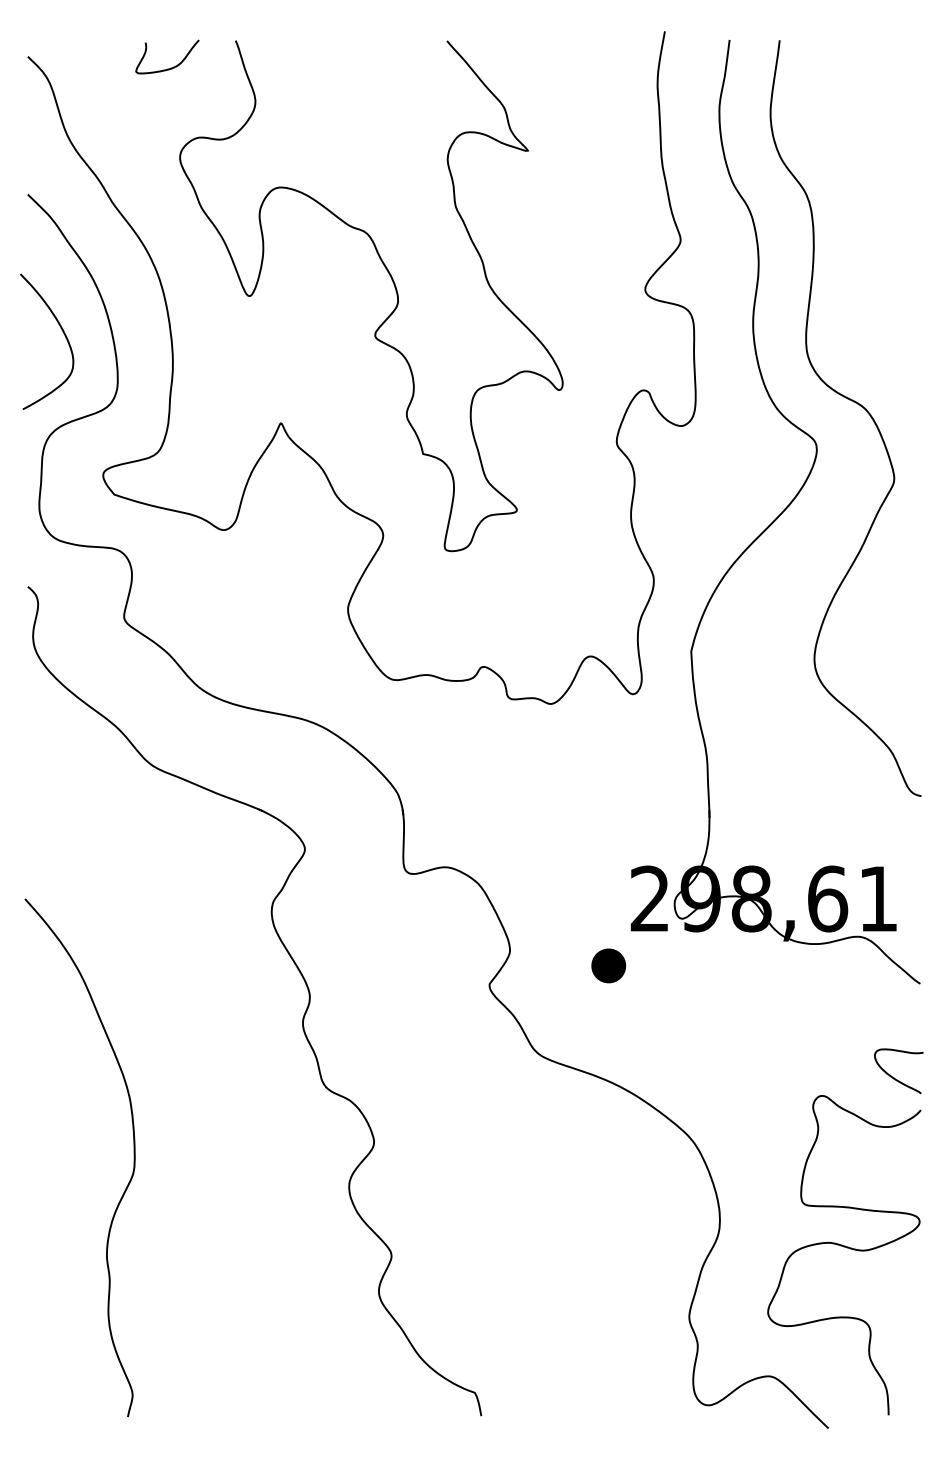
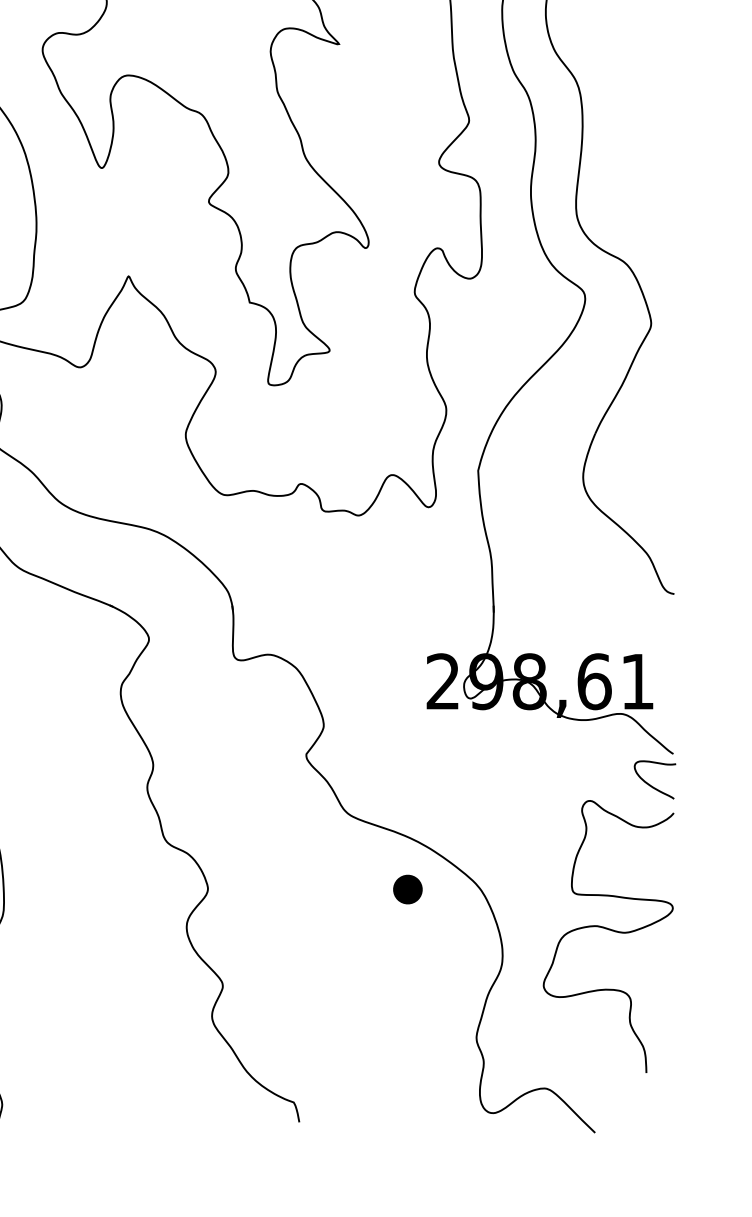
part: (608, 965) -> (407, 889), moved
part: (842, 1244) -> (607, 927), moved

